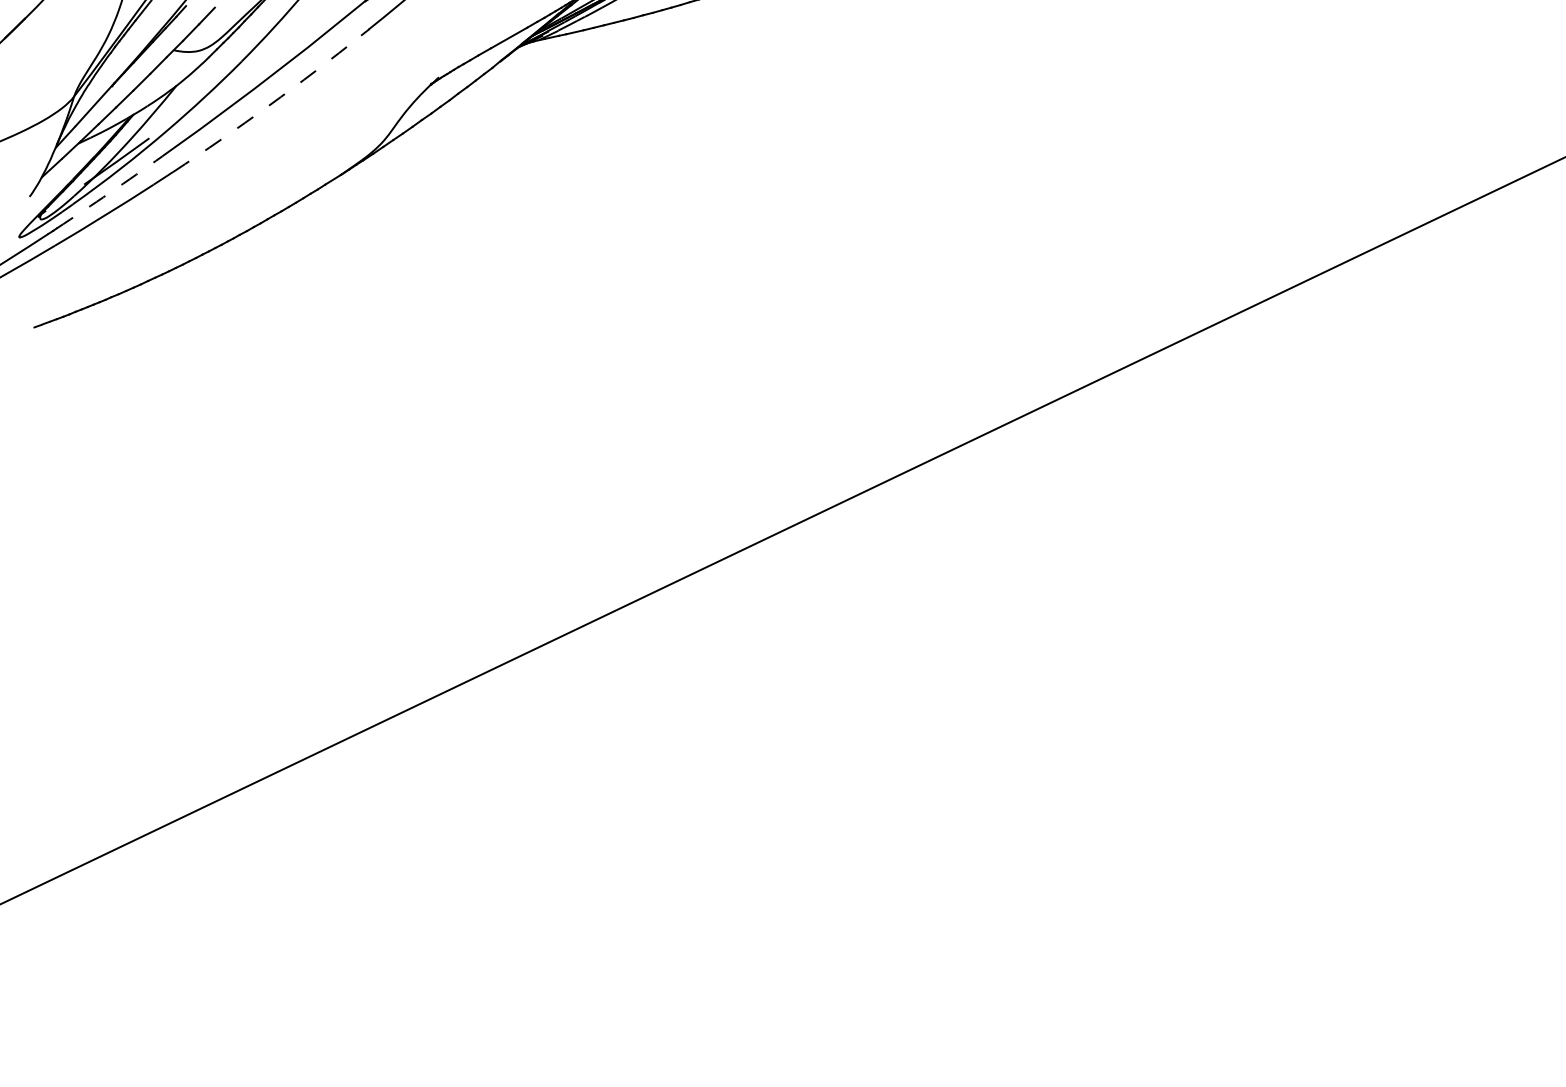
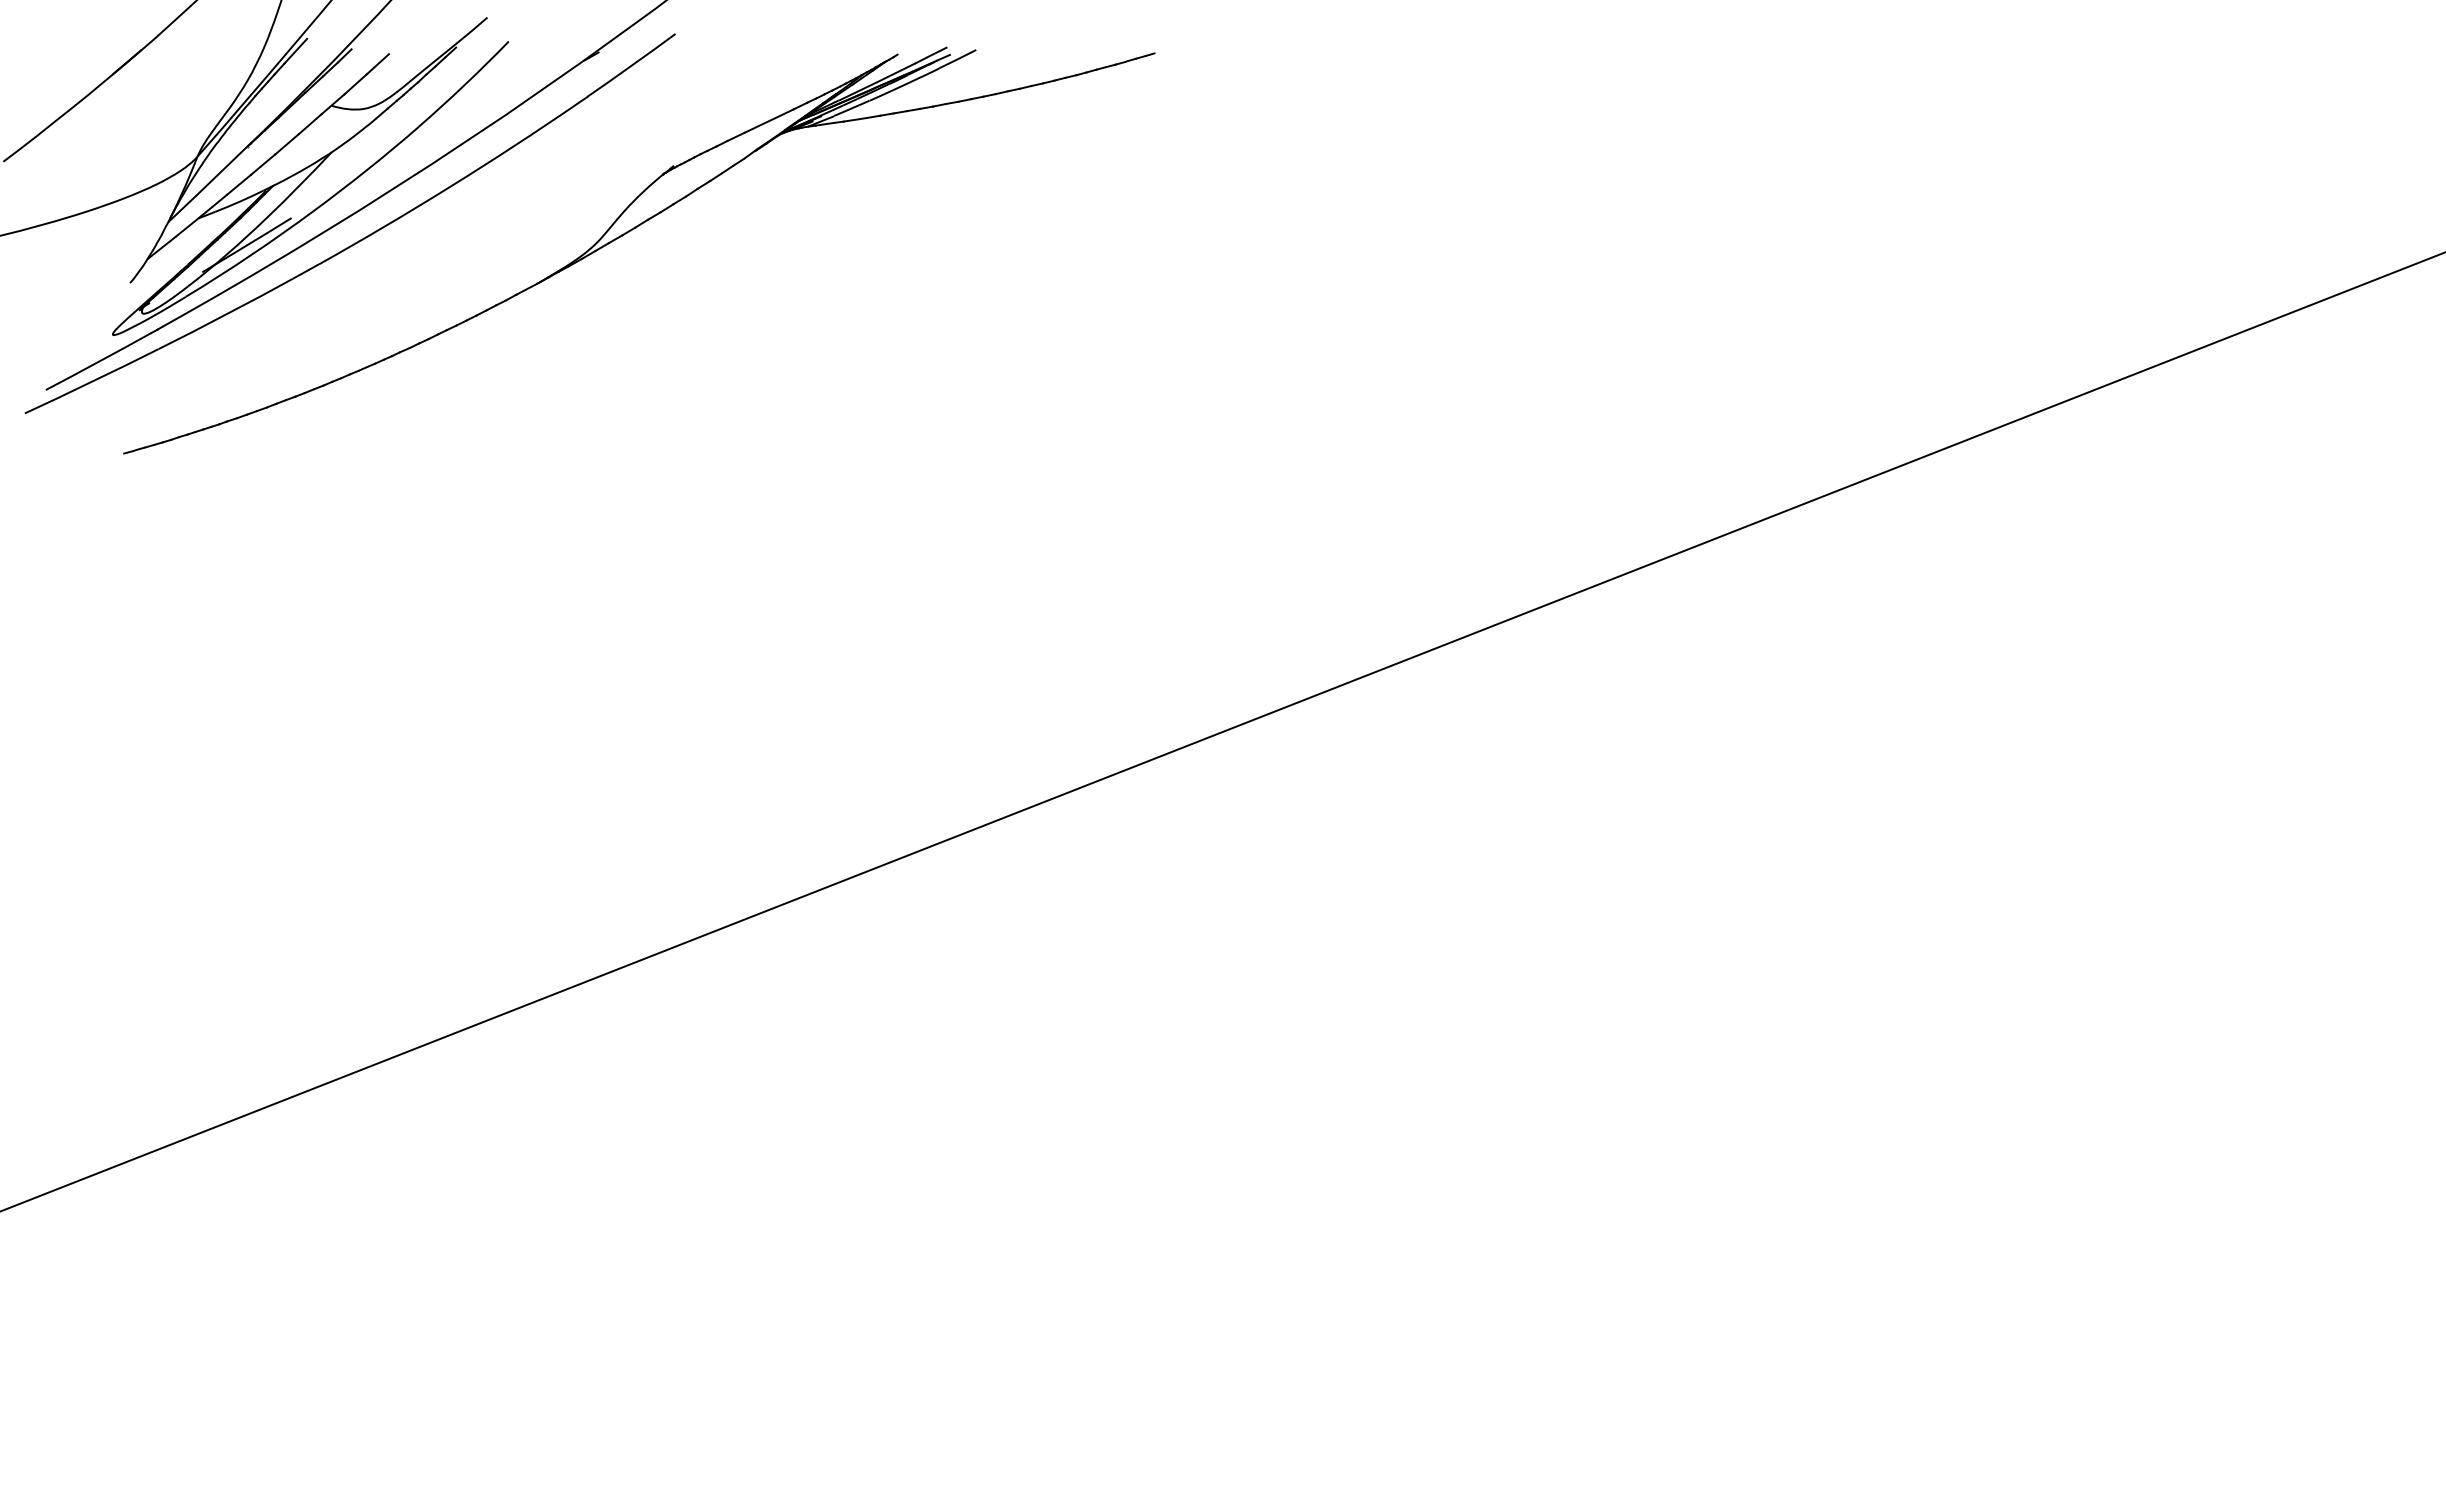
arc: (269, 105) -> (450, 186), dashed -> solid
arc: (110, 192) -> (235, 285), dashed -> solid

